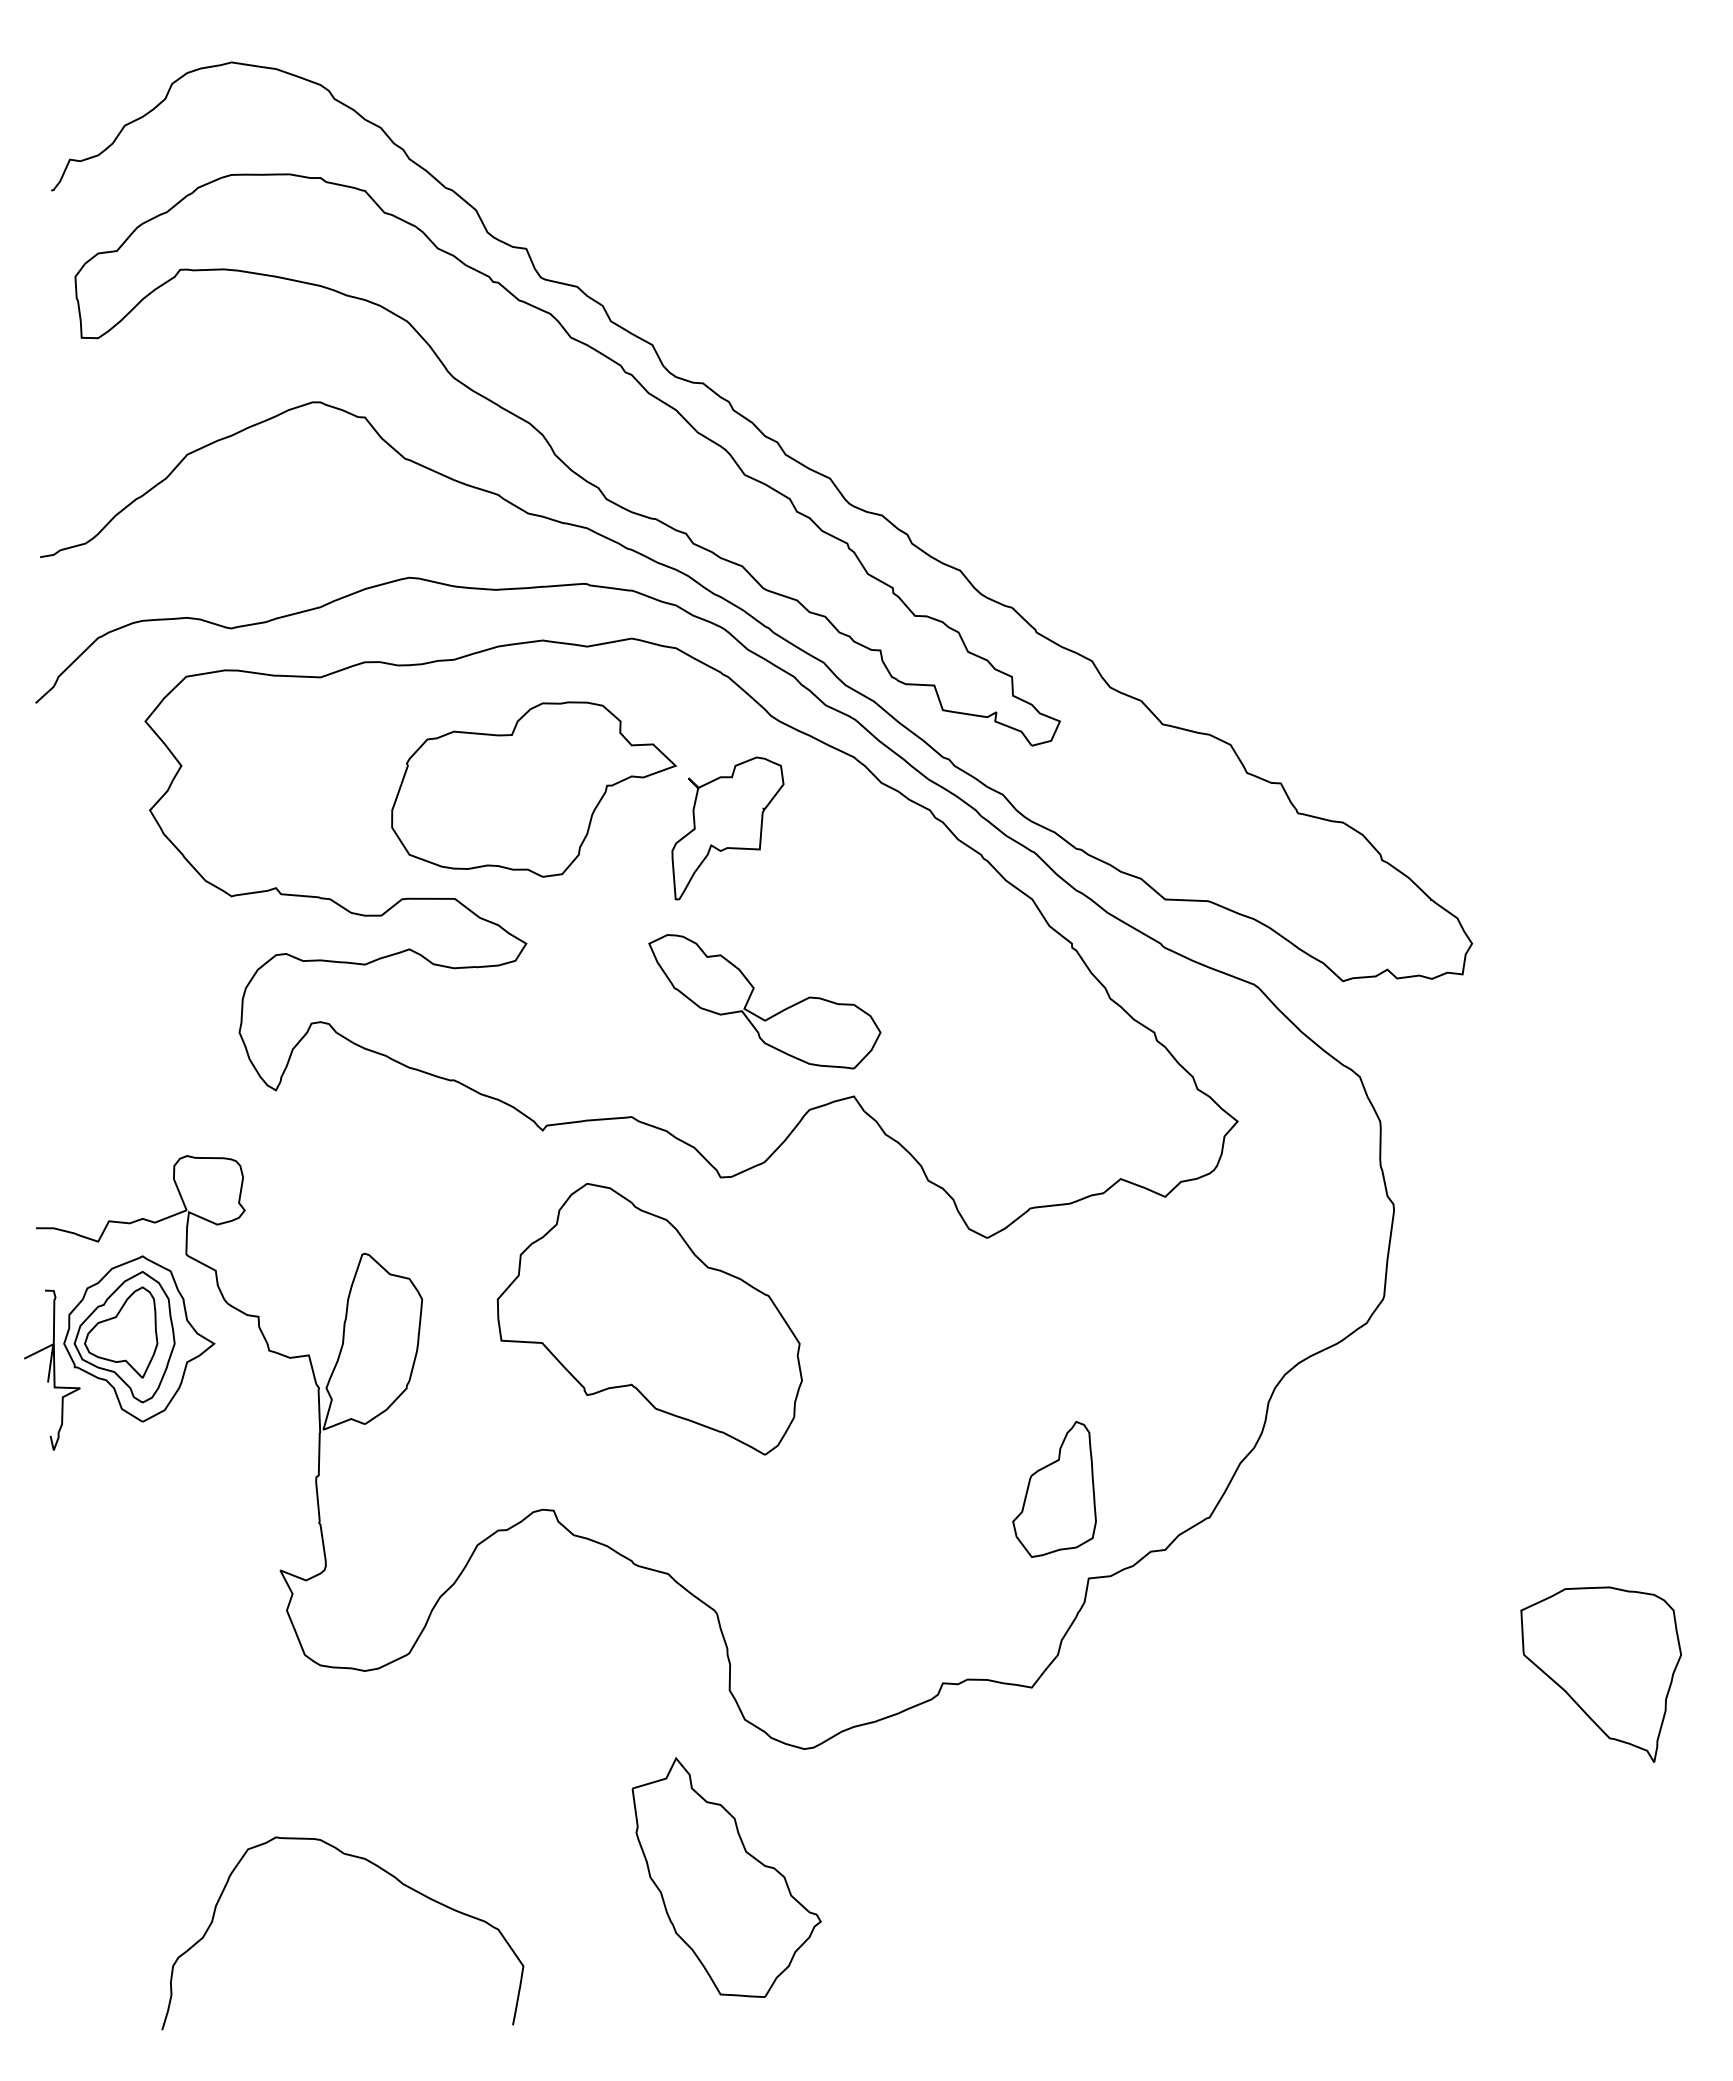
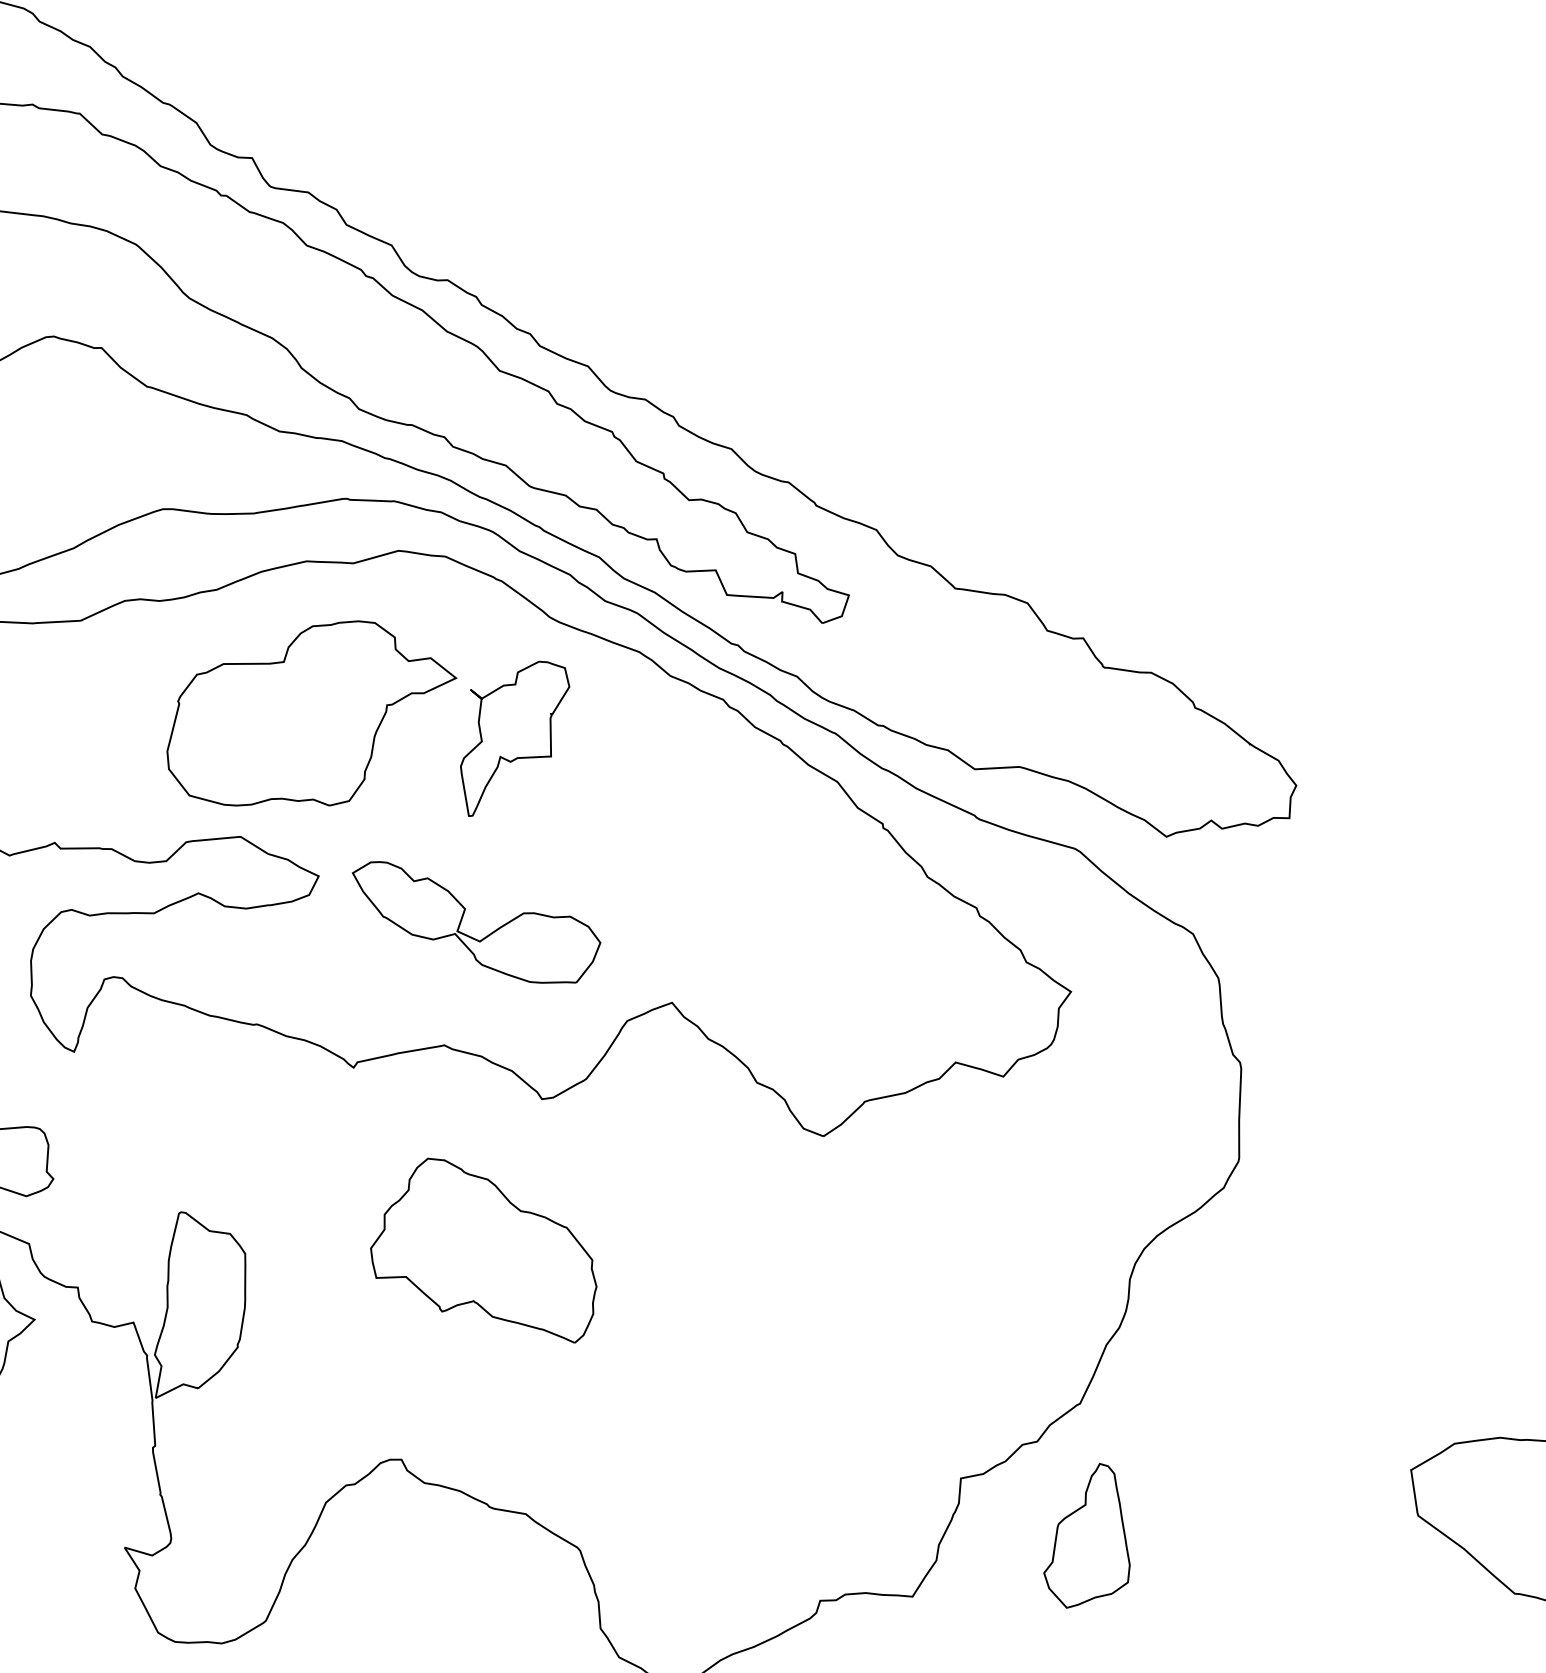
part: (751, 995) -> (463, 916), moved
part: (649, 1318) -> (482, 1251), size x0.7
part: (1054, 1489) -> (1083, 1535), moved

